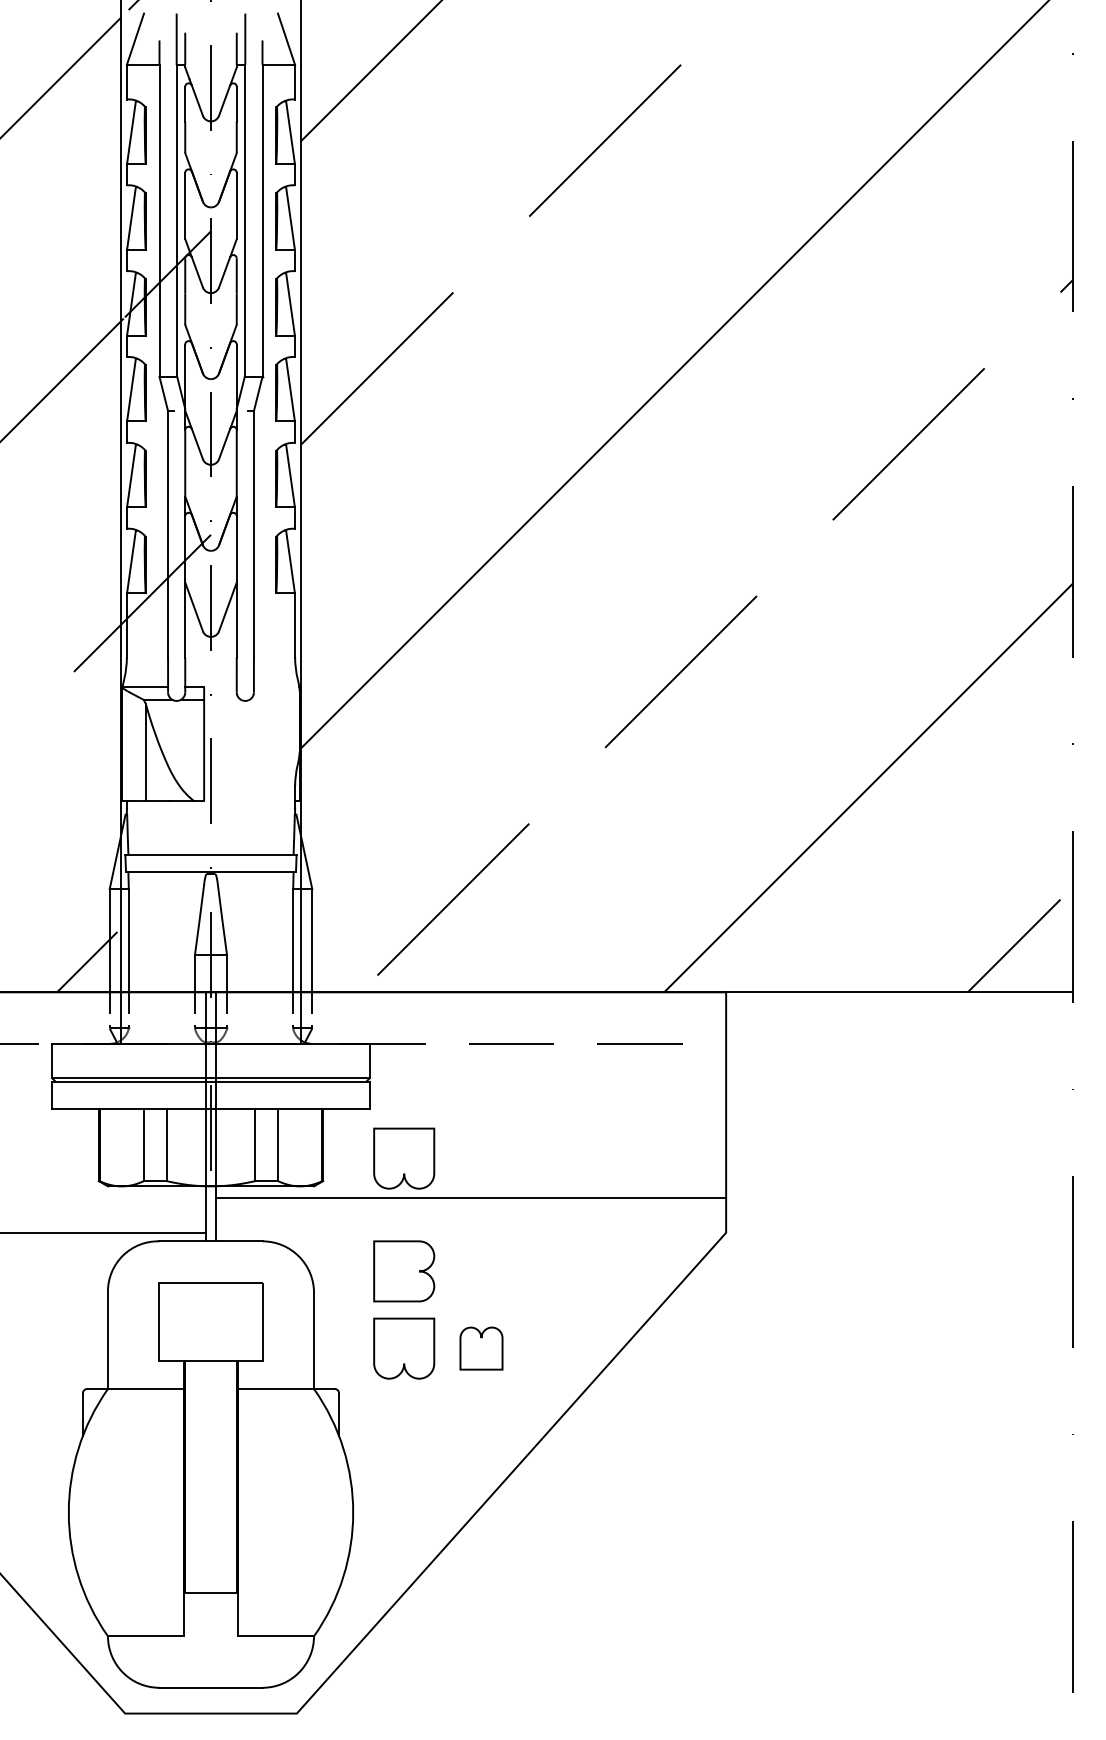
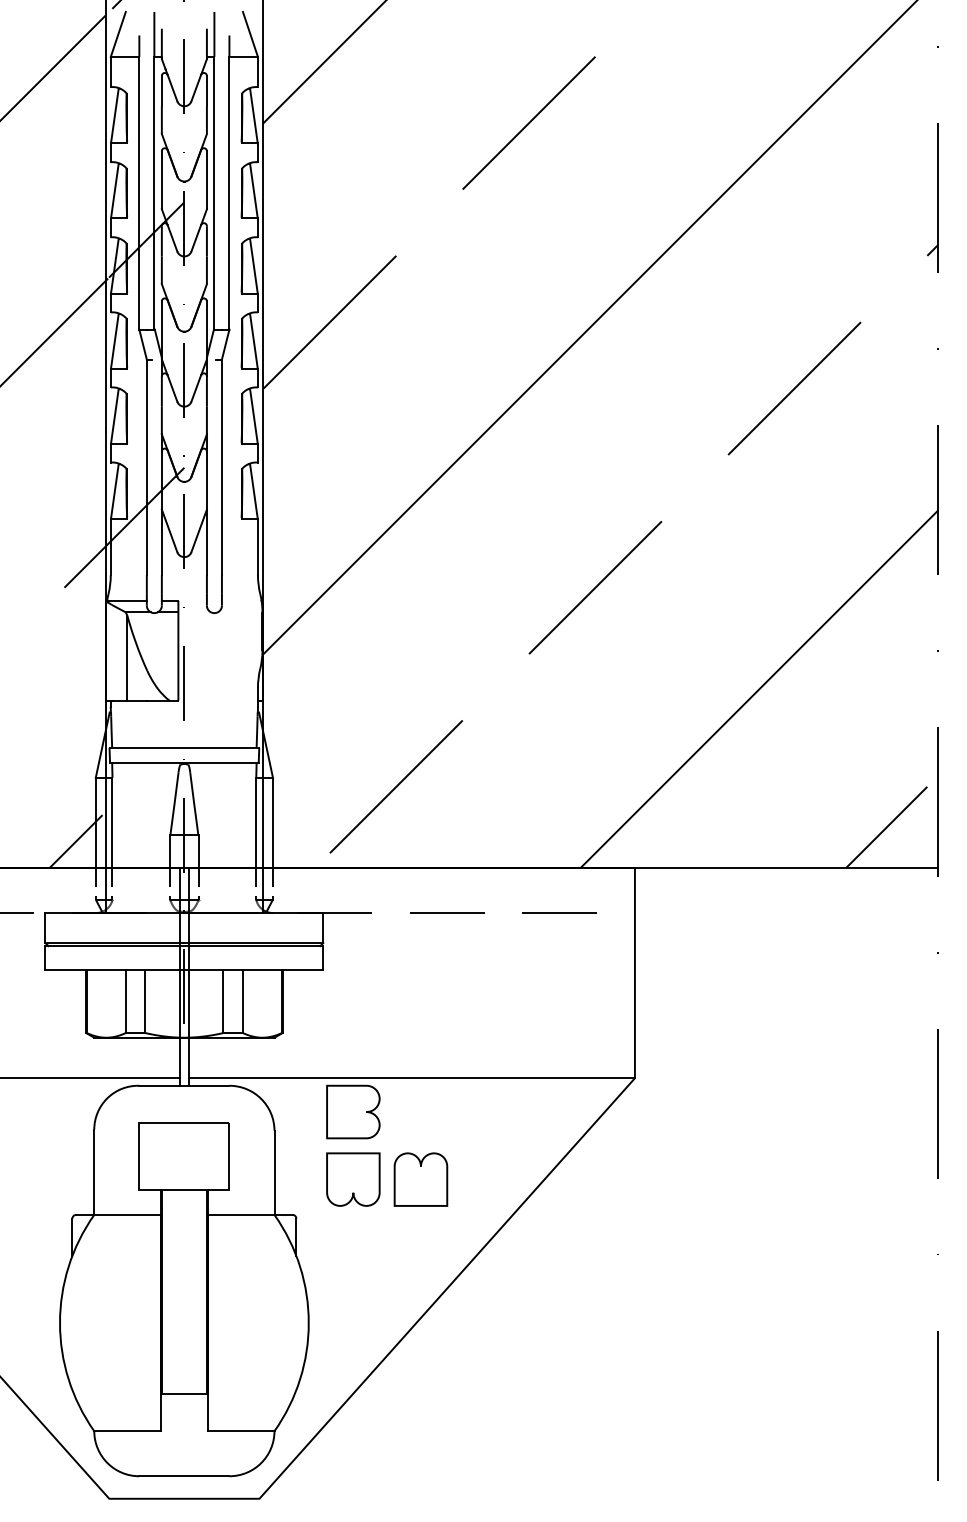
part: (404, 1158) -> (353, 1013), removed
line: (471, 1197) -> (412, 1078), moved
part: (481, 1348) -> (420, 1179), size x1.43

